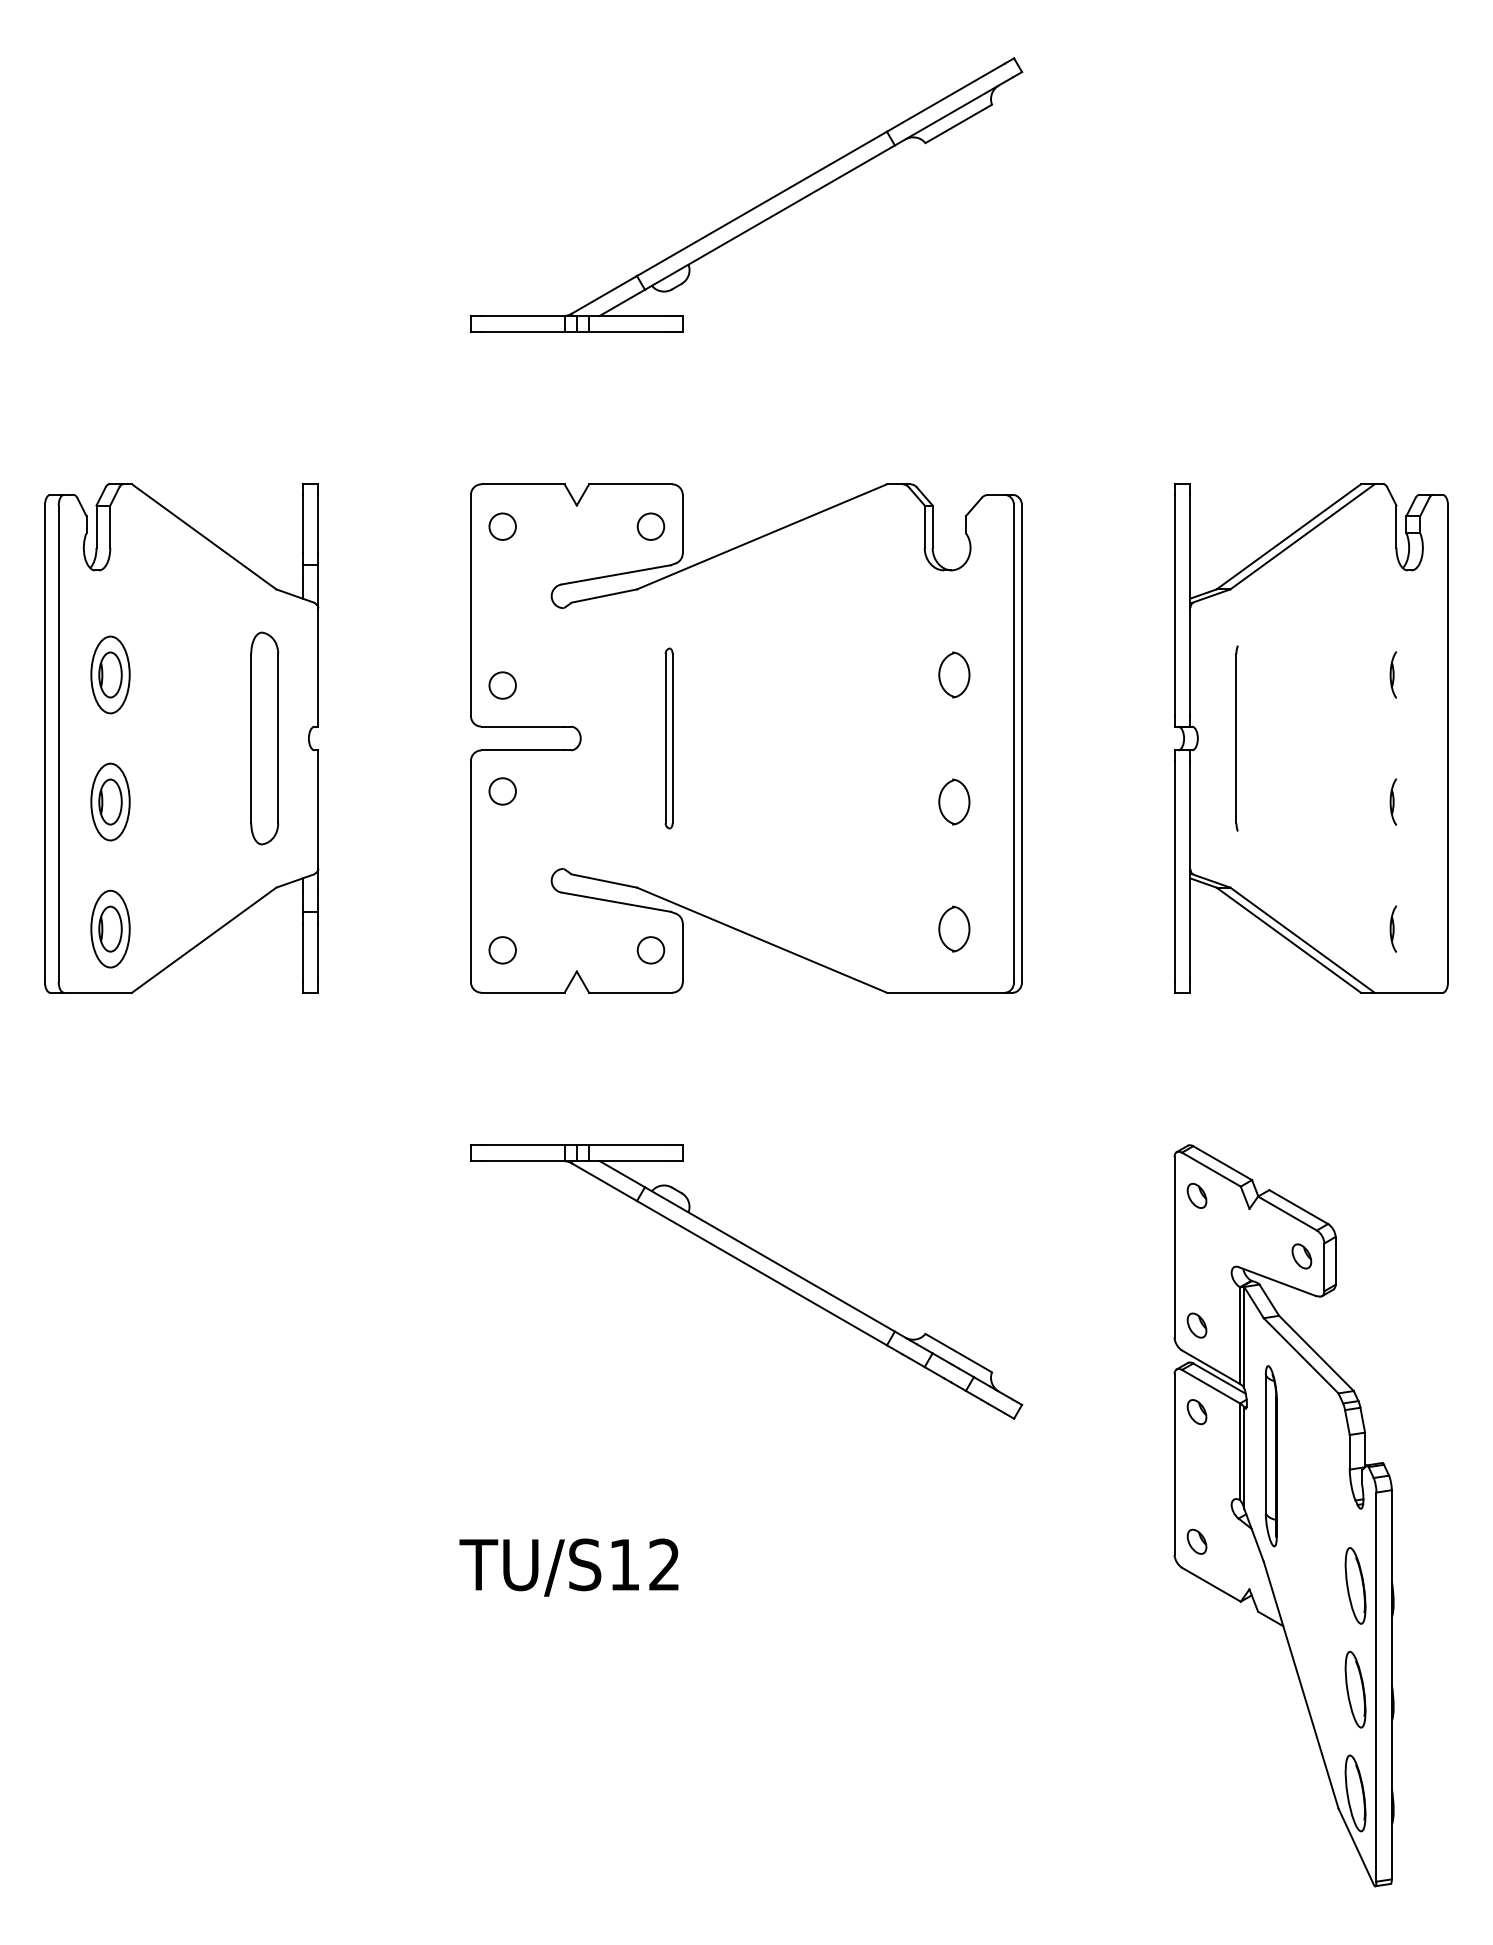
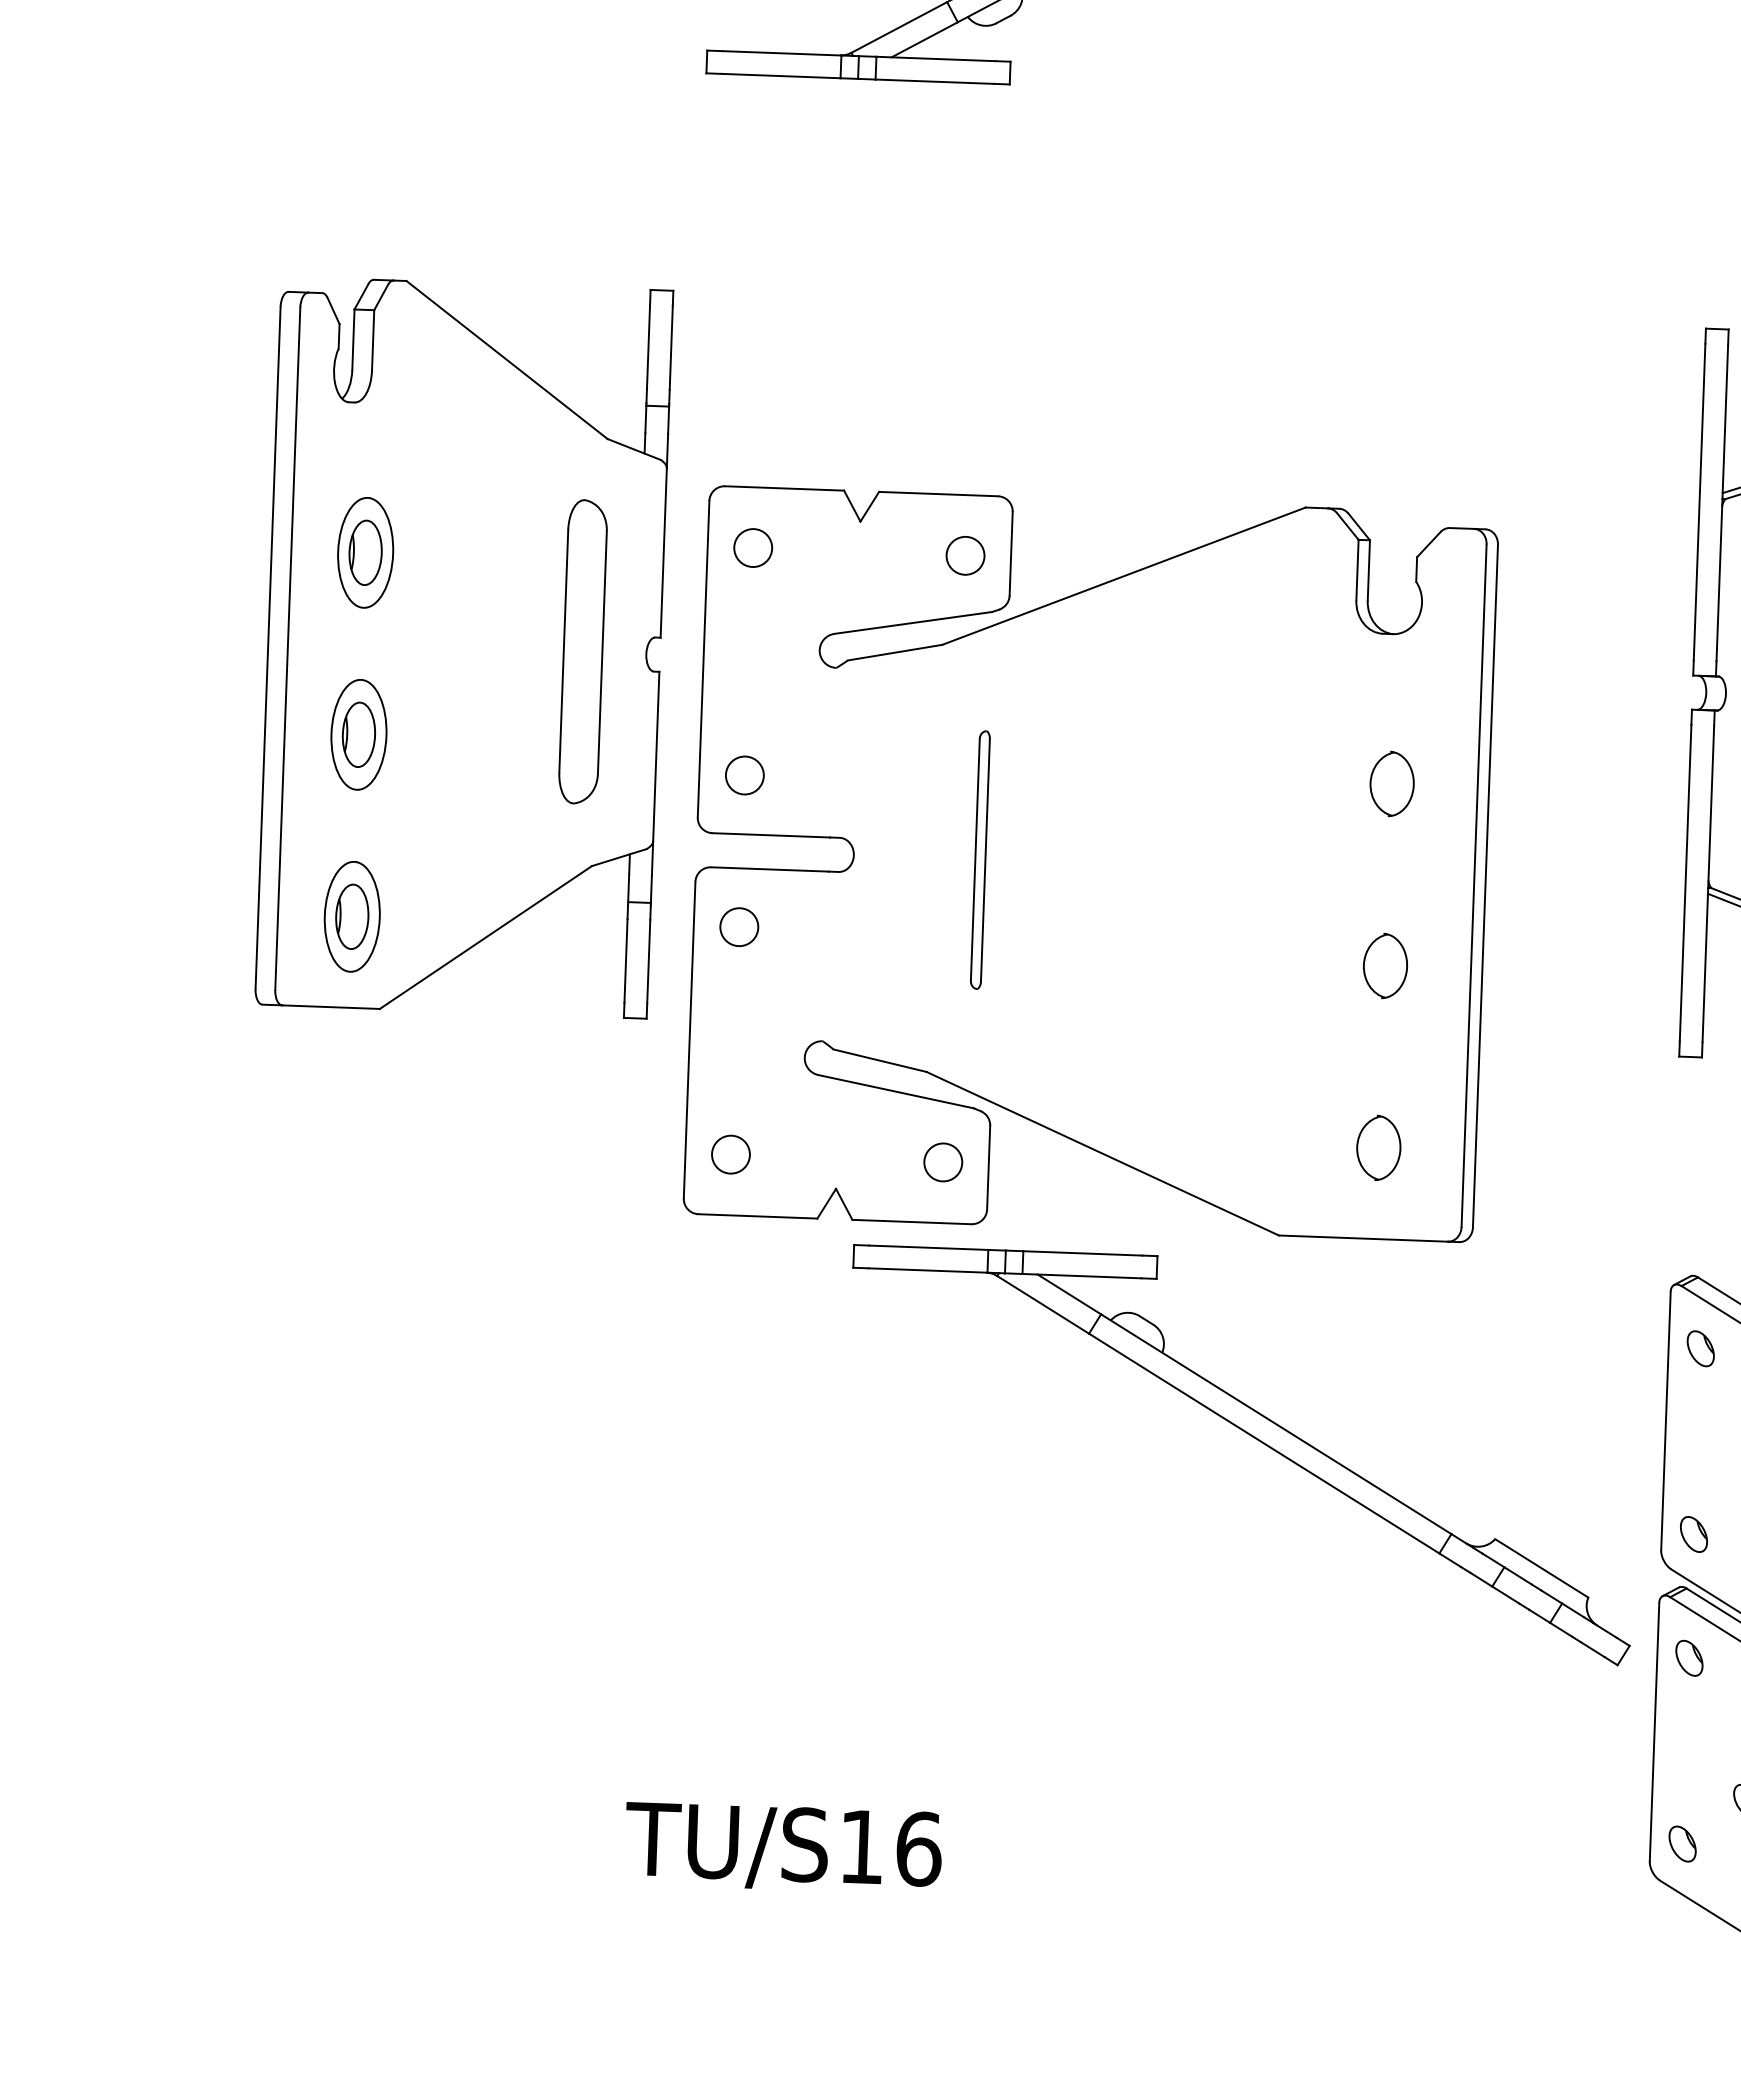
part: (181, 738) -> (463, 647), moved
part: (746, 738) -> (1091, 864), moved
part: (753, 1269) -> (1252, 1437), moved
text: (664, 1564) -> (918, 1848), TU/S12 -> TU/S16

